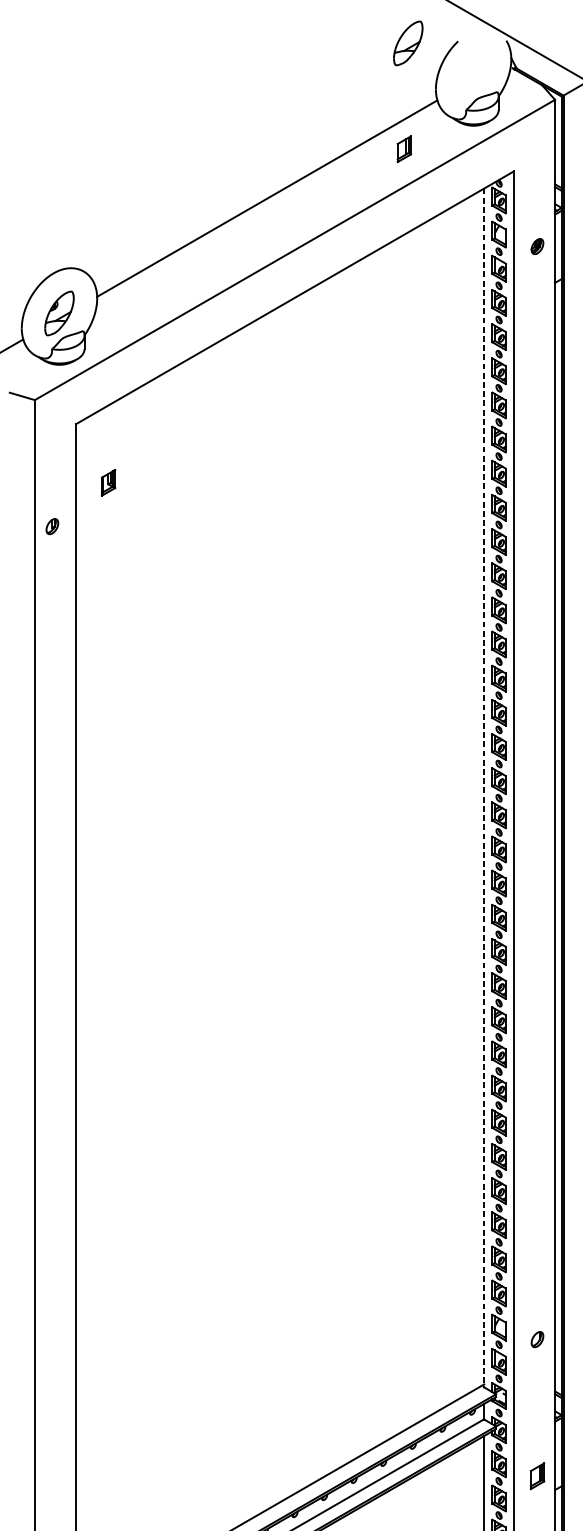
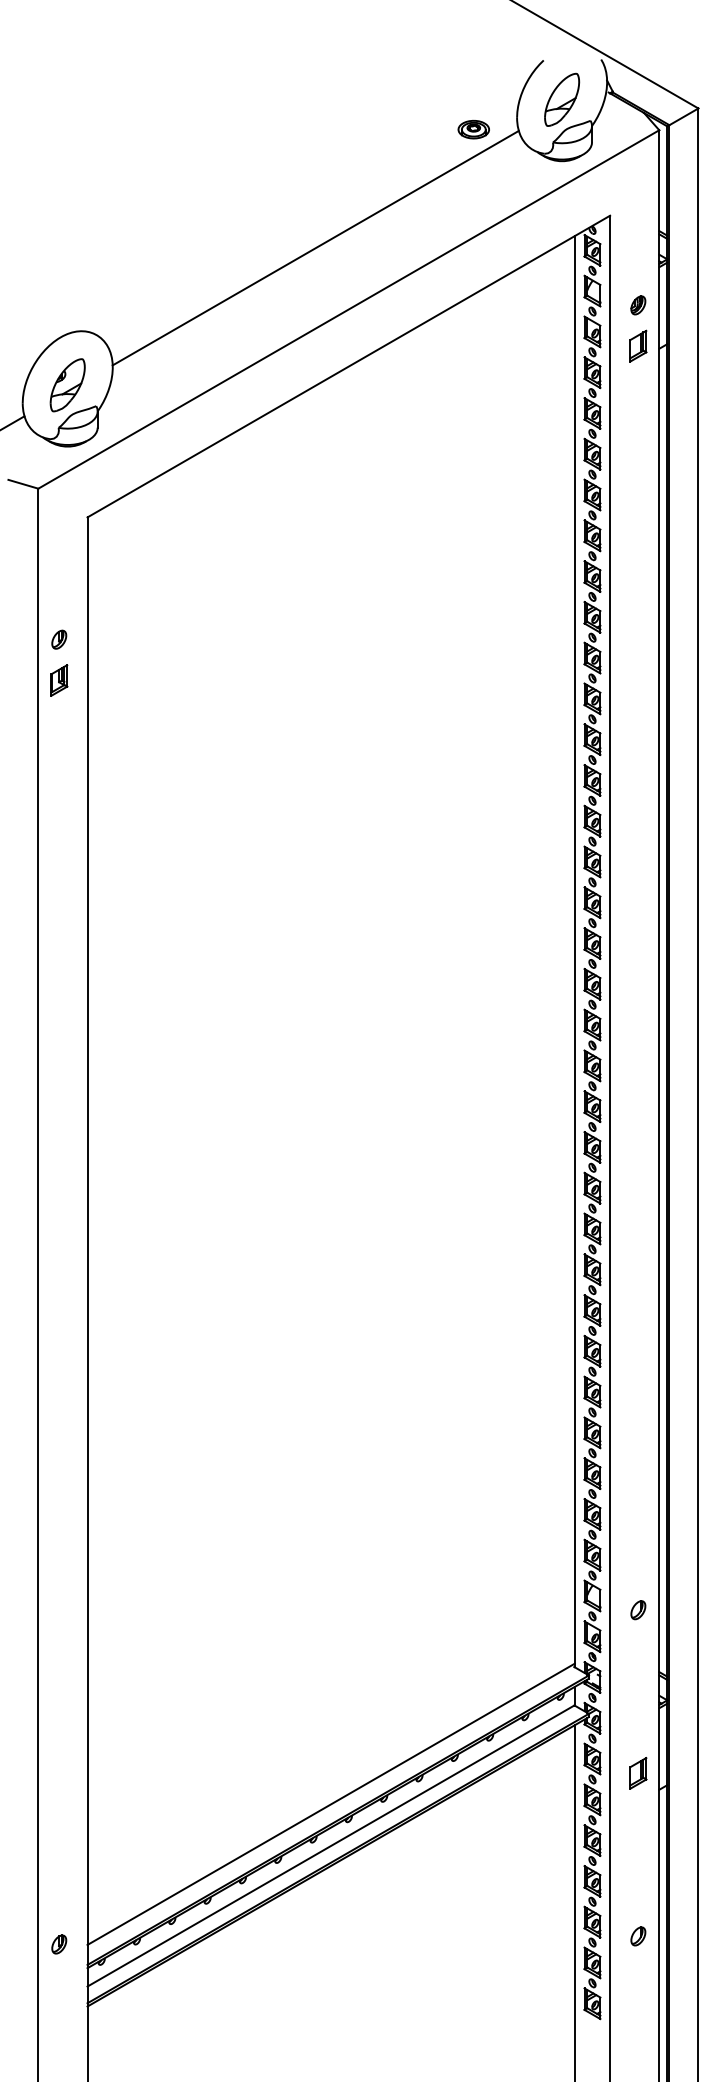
part: (408, 43) -> (562, 99), moved
part: (399, 99) -> (473, 129), added
part: (404, 148) -> (638, 345), moved
part: (108, 482) -> (59, 680), moved
line: (484, 787) -> (574, 951), dashed -> solid

